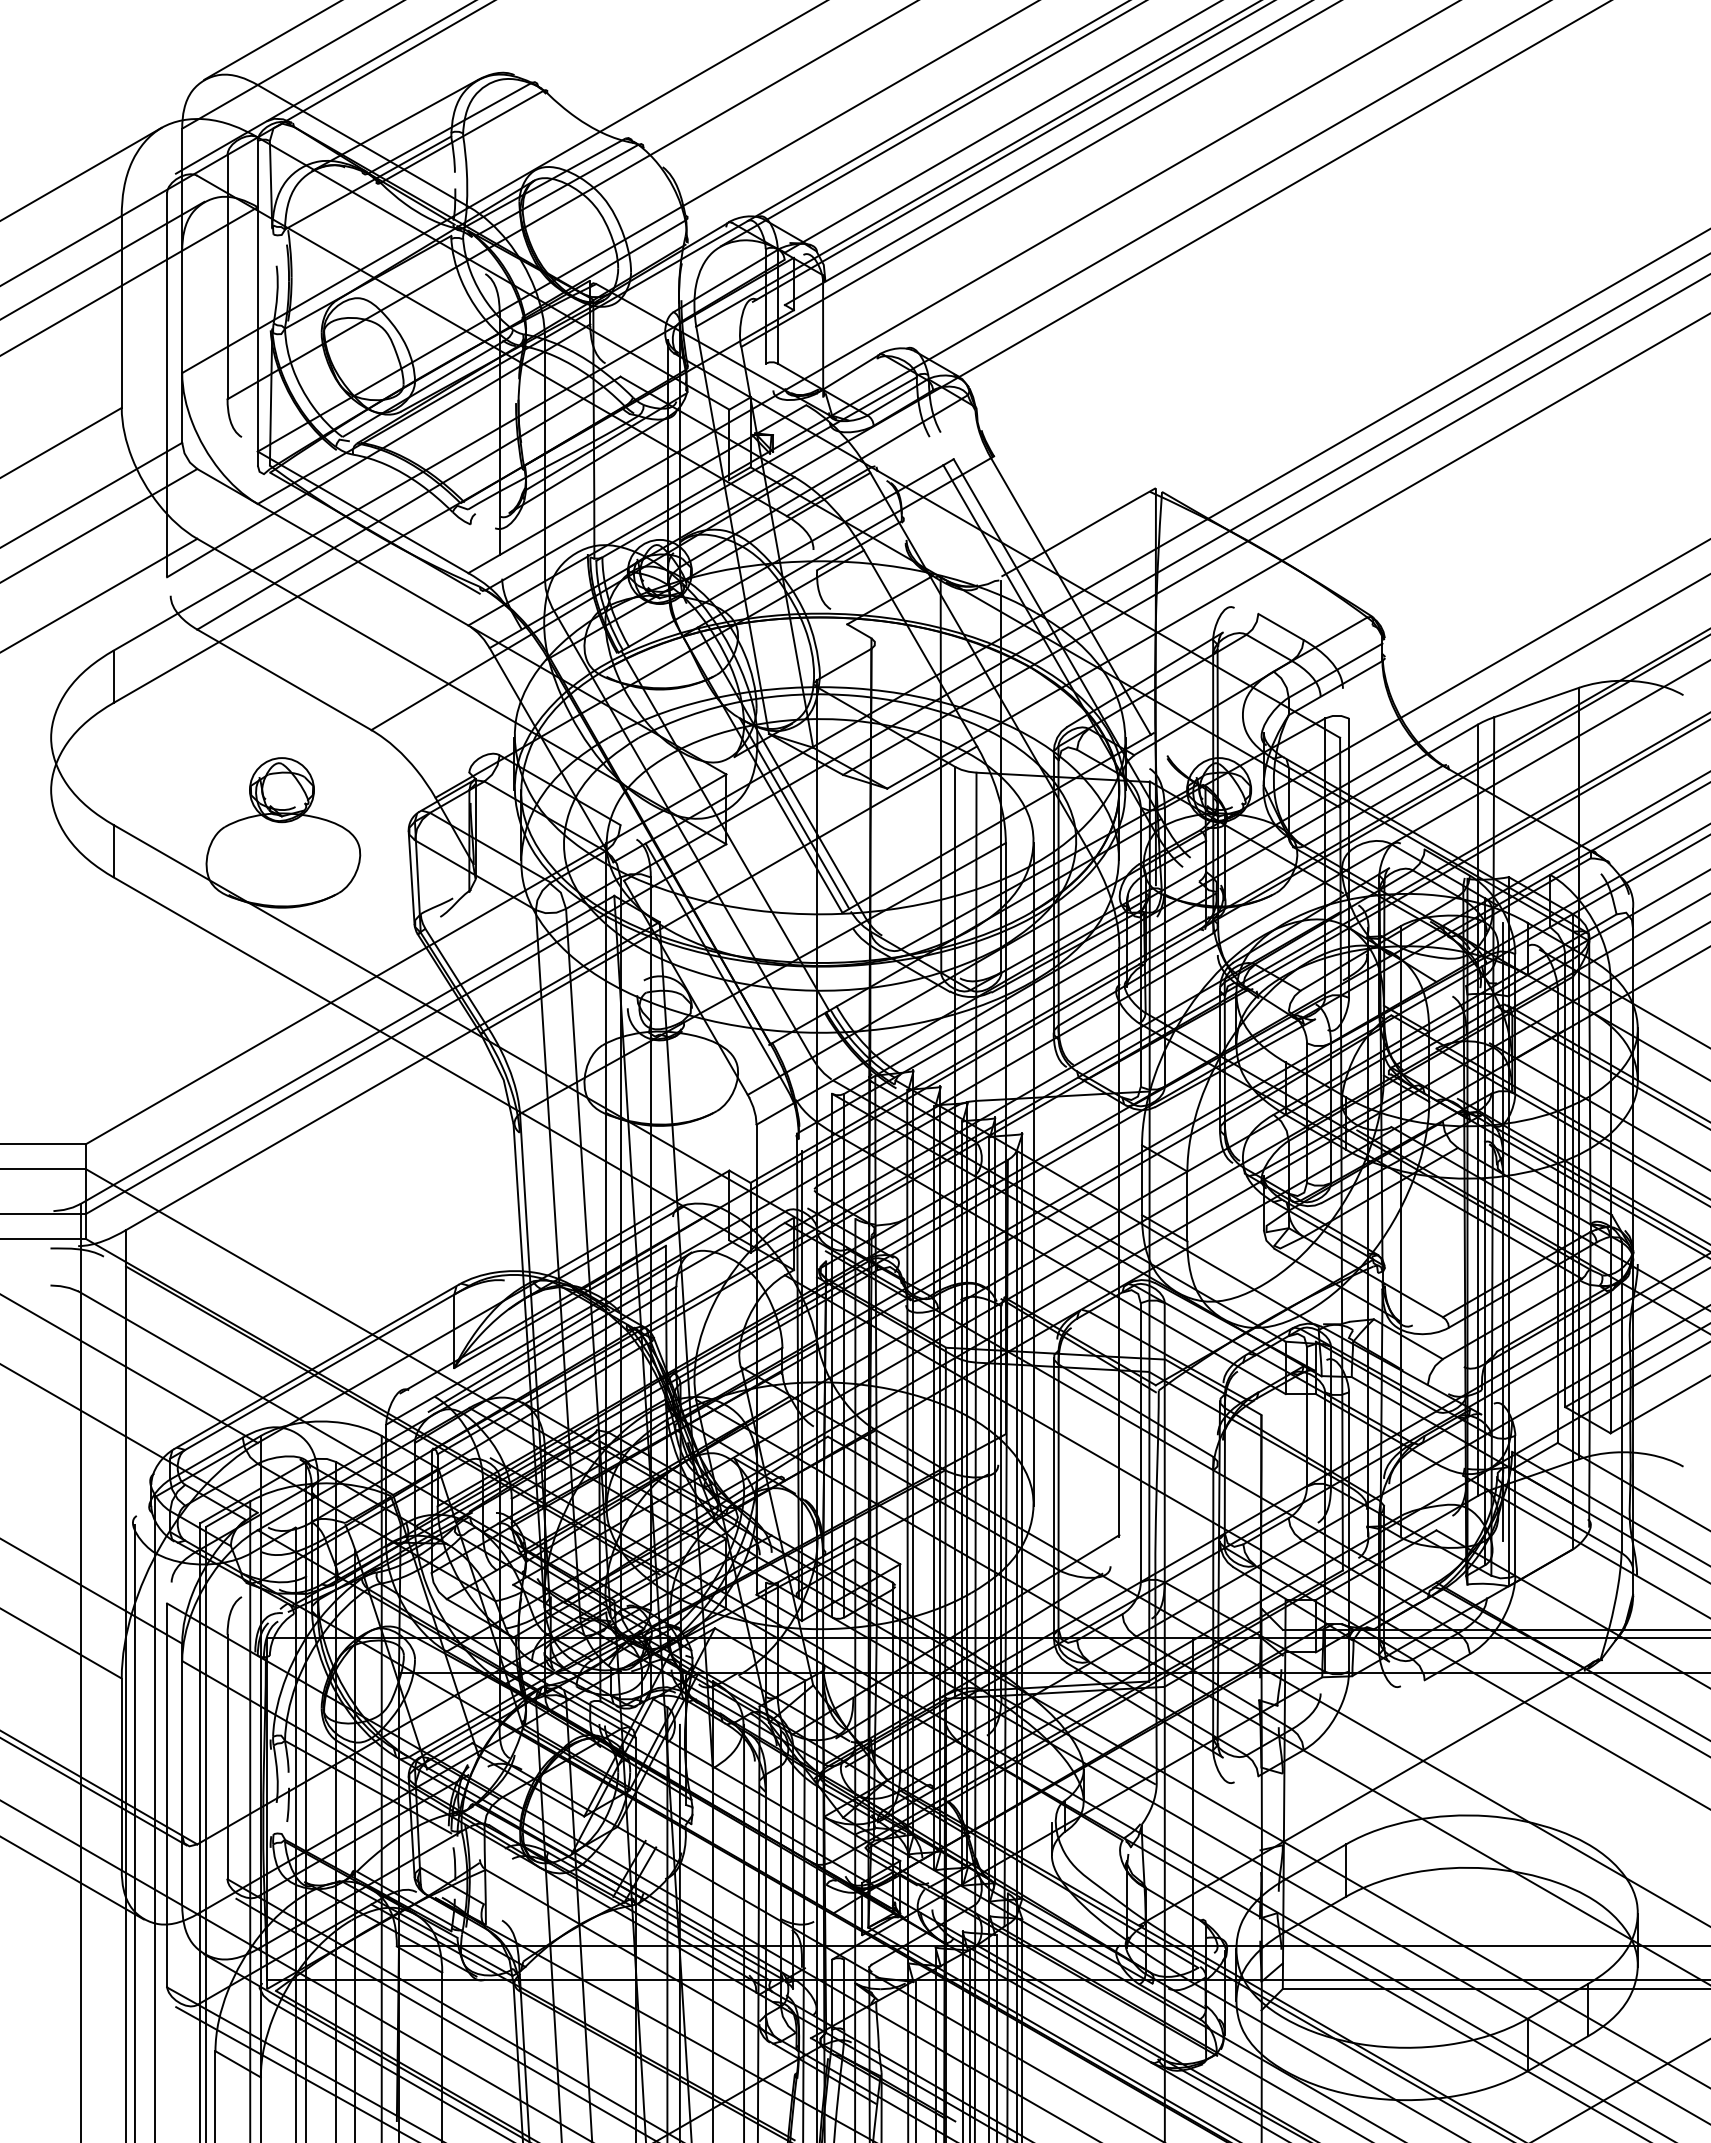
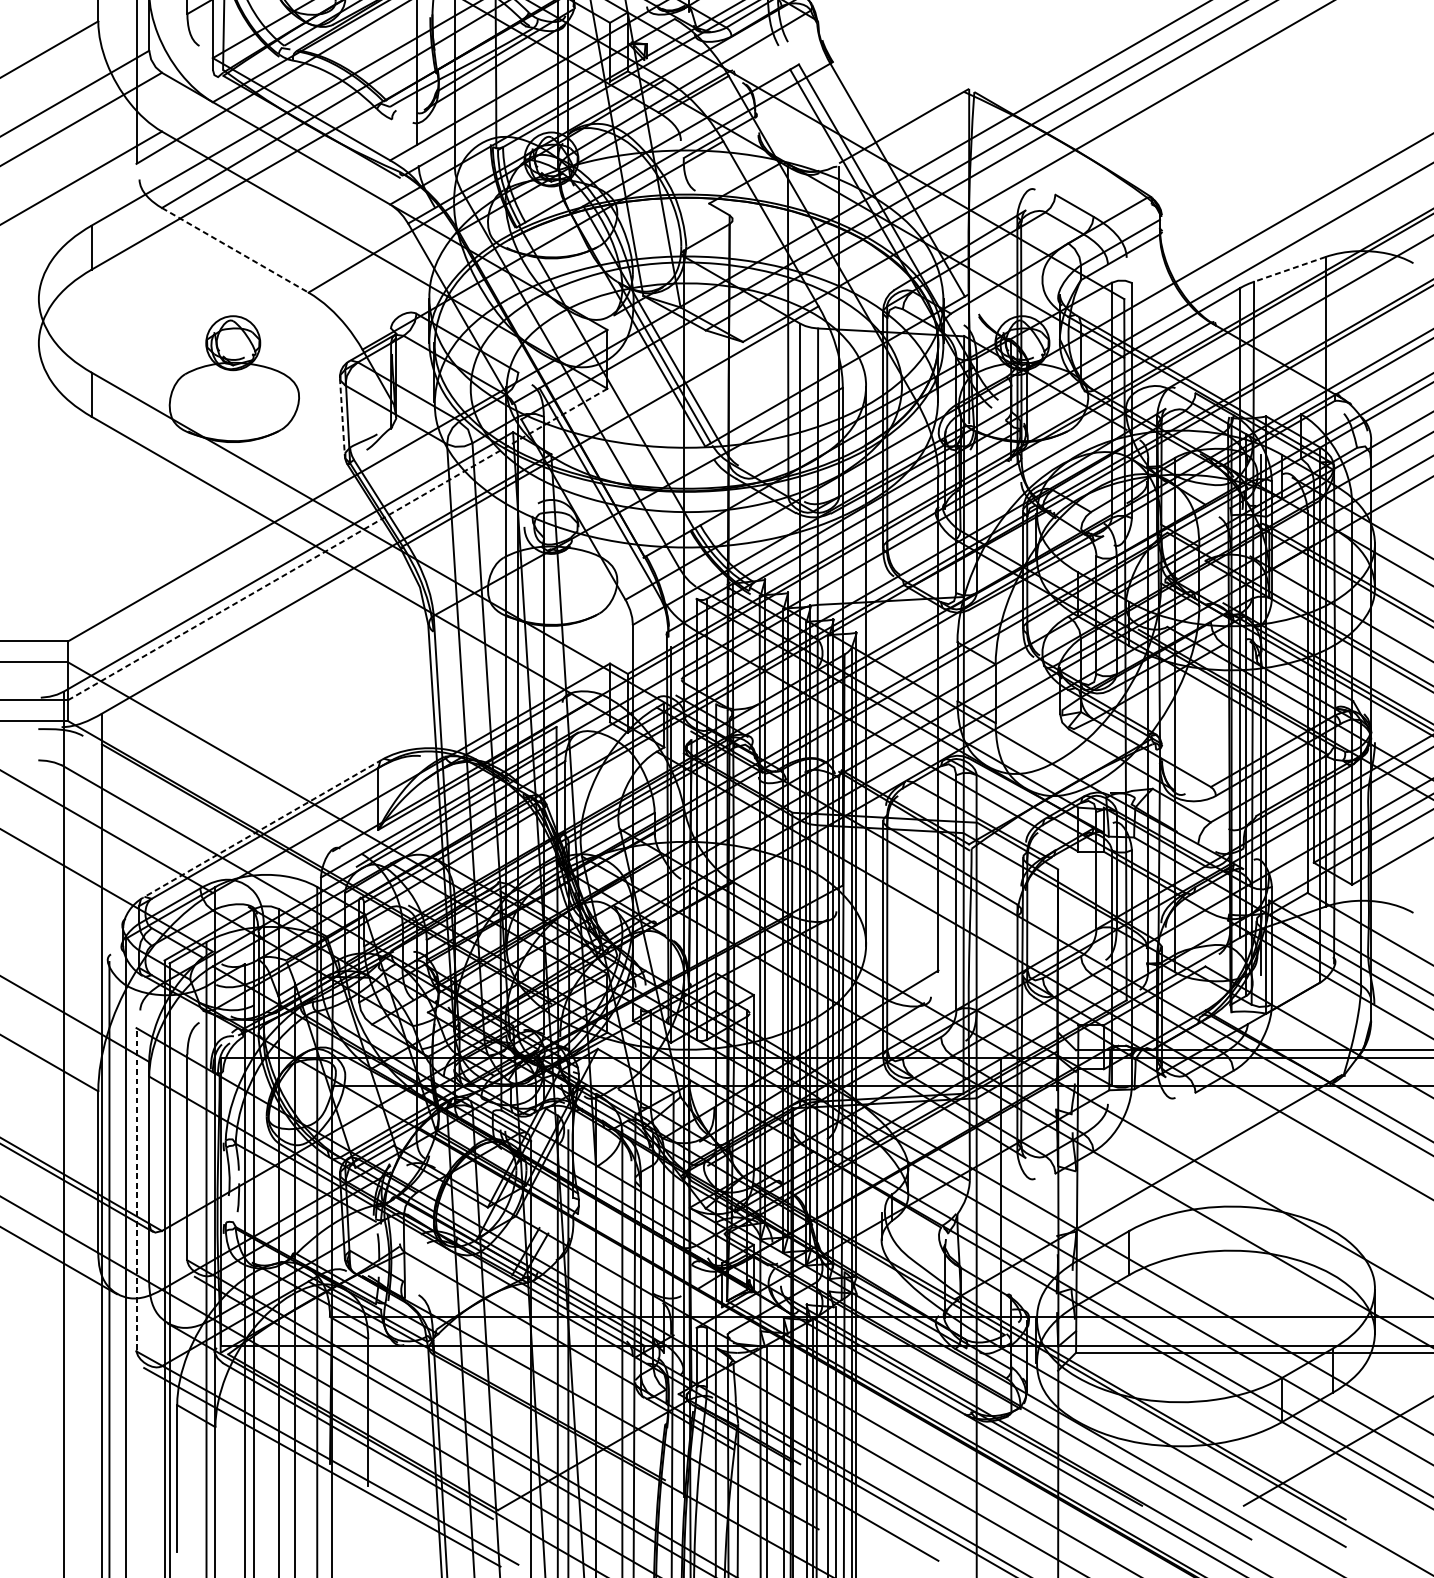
line: (284, 680) -> (235, 250), solid -> dashed
line: (1536, 702) -> (1289, 269), solid -> dashed
line: (411, 878) -> (342, 417), solid -> dashed
line: (406, 1029) -> (338, 544), solid -> dashed
line: (316, 1367) -> (262, 829), solid -> dashed
line: (167, 1794) -> (136, 1188), solid -> dashed

